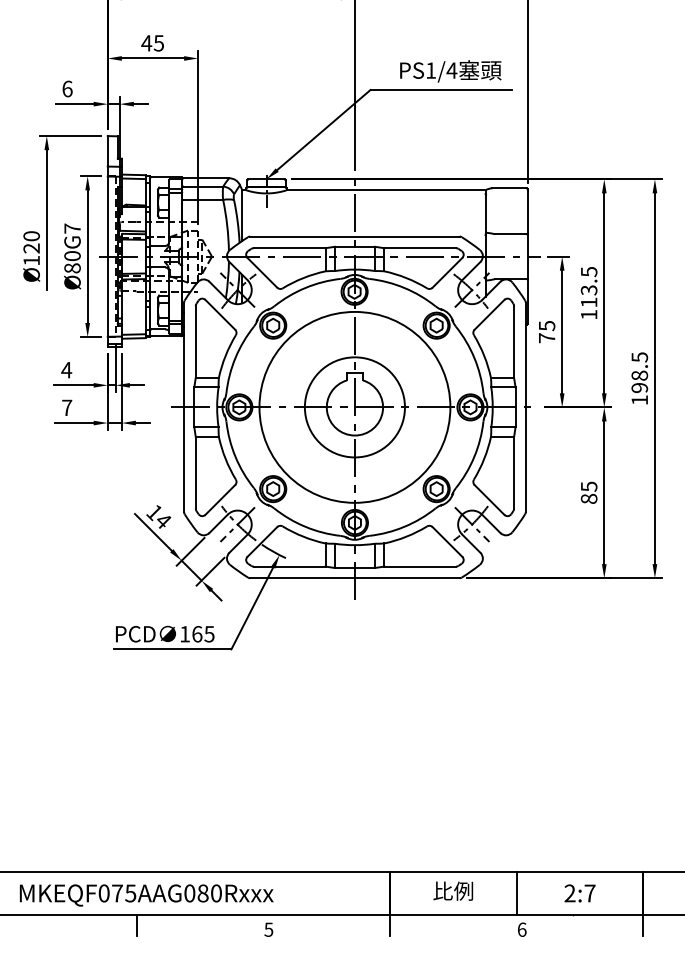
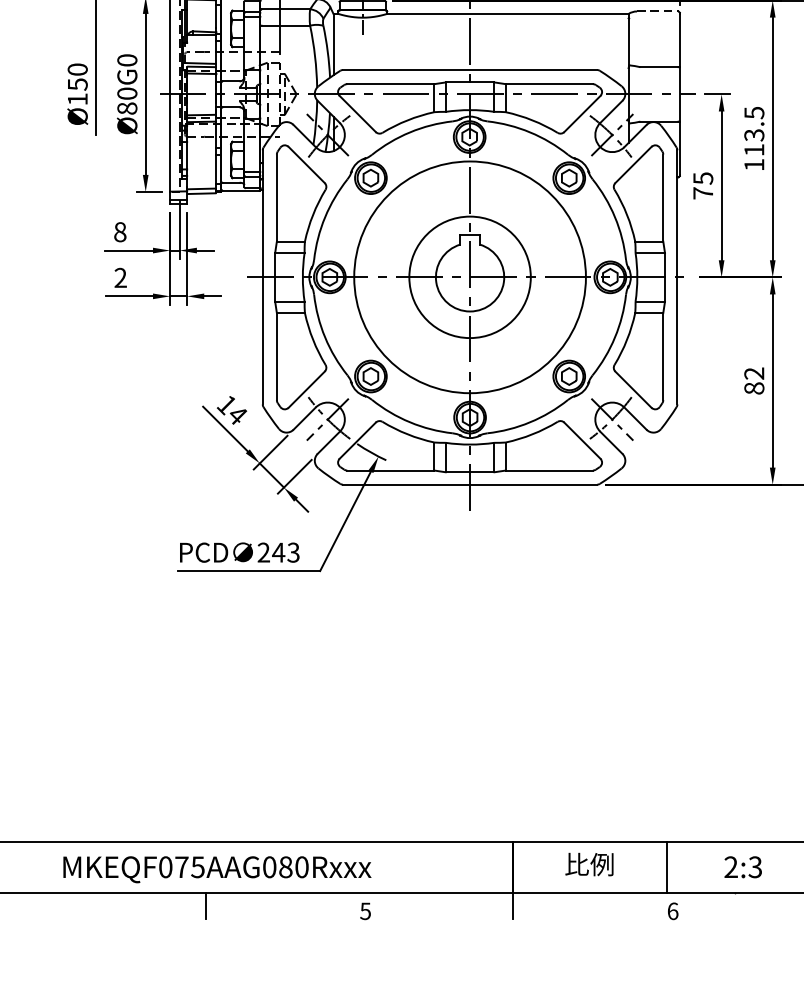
line: (510, 188) -> (658, 11), solid -> dashed
text: (72, 228) -> (127, 60), Ø80G7 -> Ø80G0
text: (31, 248) -> (77, 84), Ø120 -> Ø150
text: (66, 369) -> (120, 231), 4 -> 8
text: (67, 407) -> (121, 277), 7 -> 2
text: (588, 486) -> (753, 373), 85 -> 82
text: (197, 633) -> (279, 551), 165 -> 243
text: (589, 893) -> (754, 867), 2:7 -> 2:3

